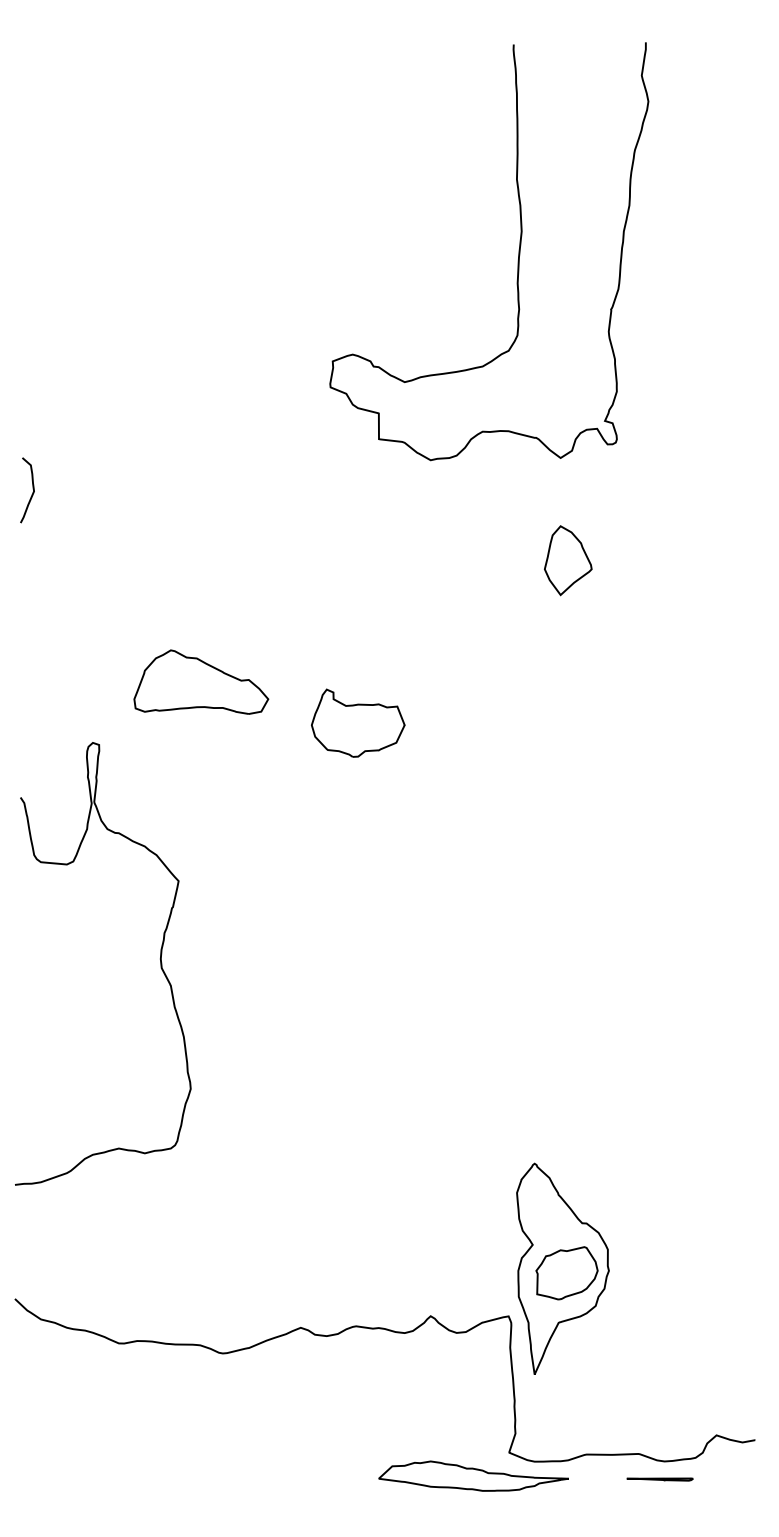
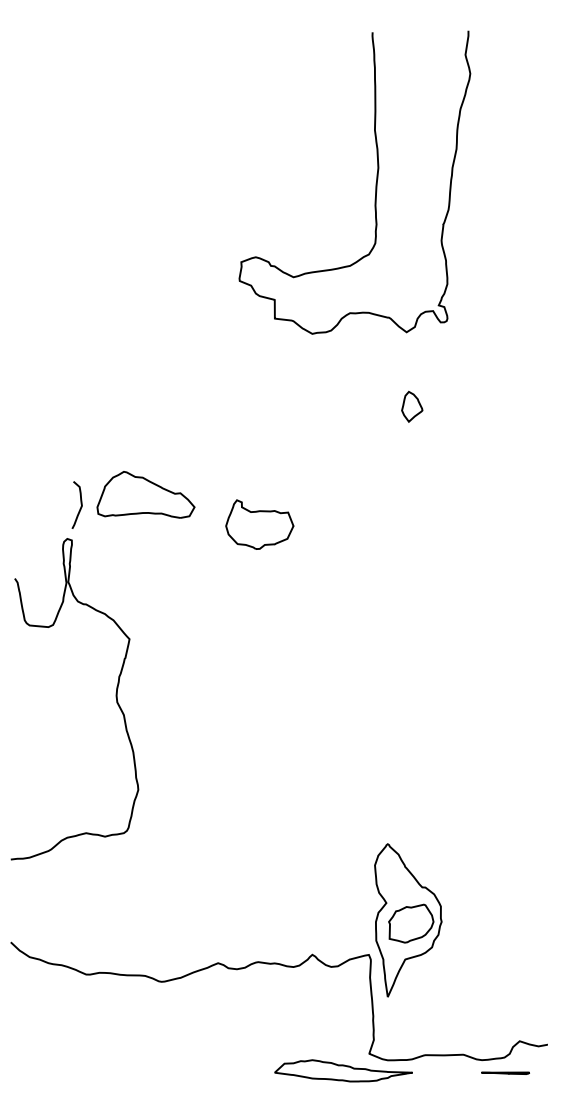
curve: (32, 488) -> (80, 503), moved
part: (568, 560) -> (412, 406), size x0.6
line: (659, 1479) -> (505, 1073), moved

